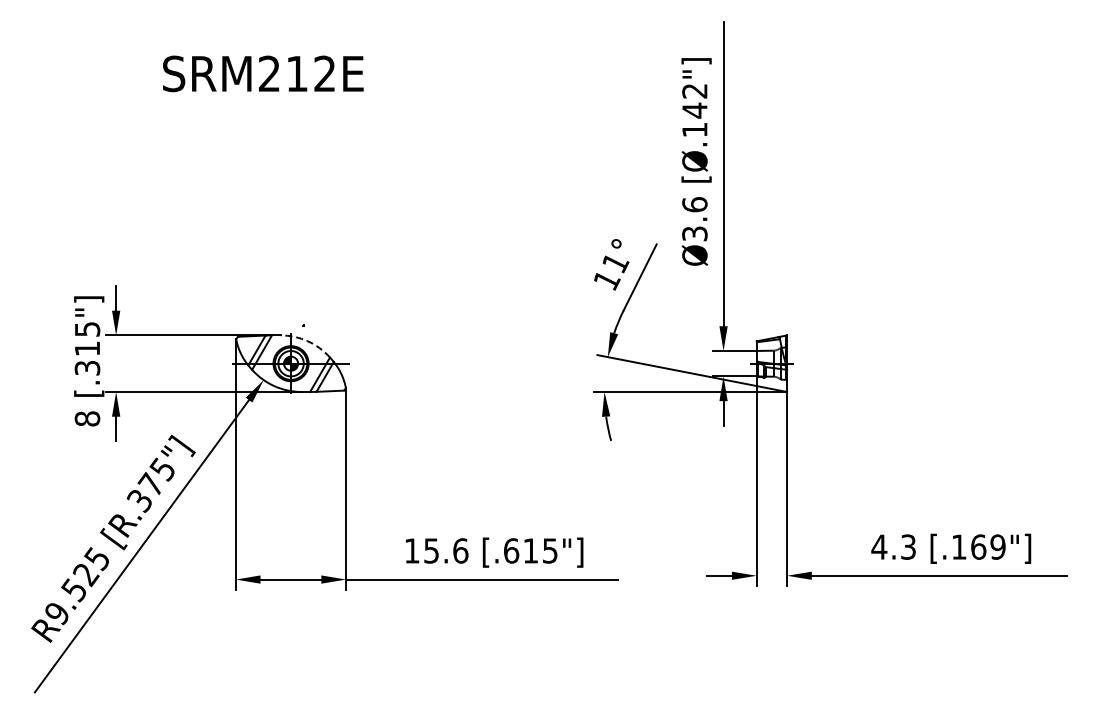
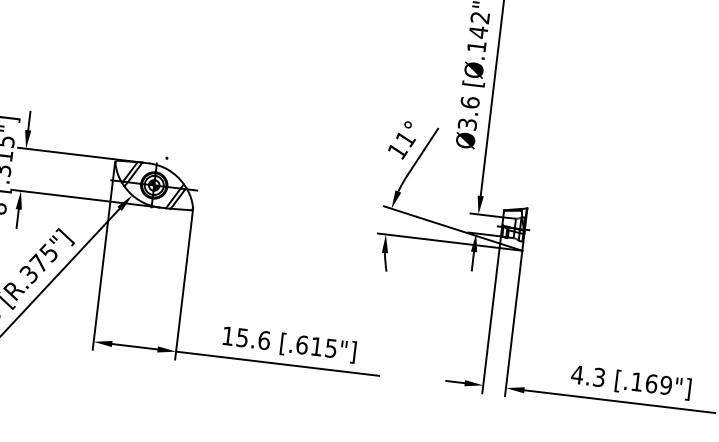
arc: (307, 341) -> (168, 170), dashed -> solid

